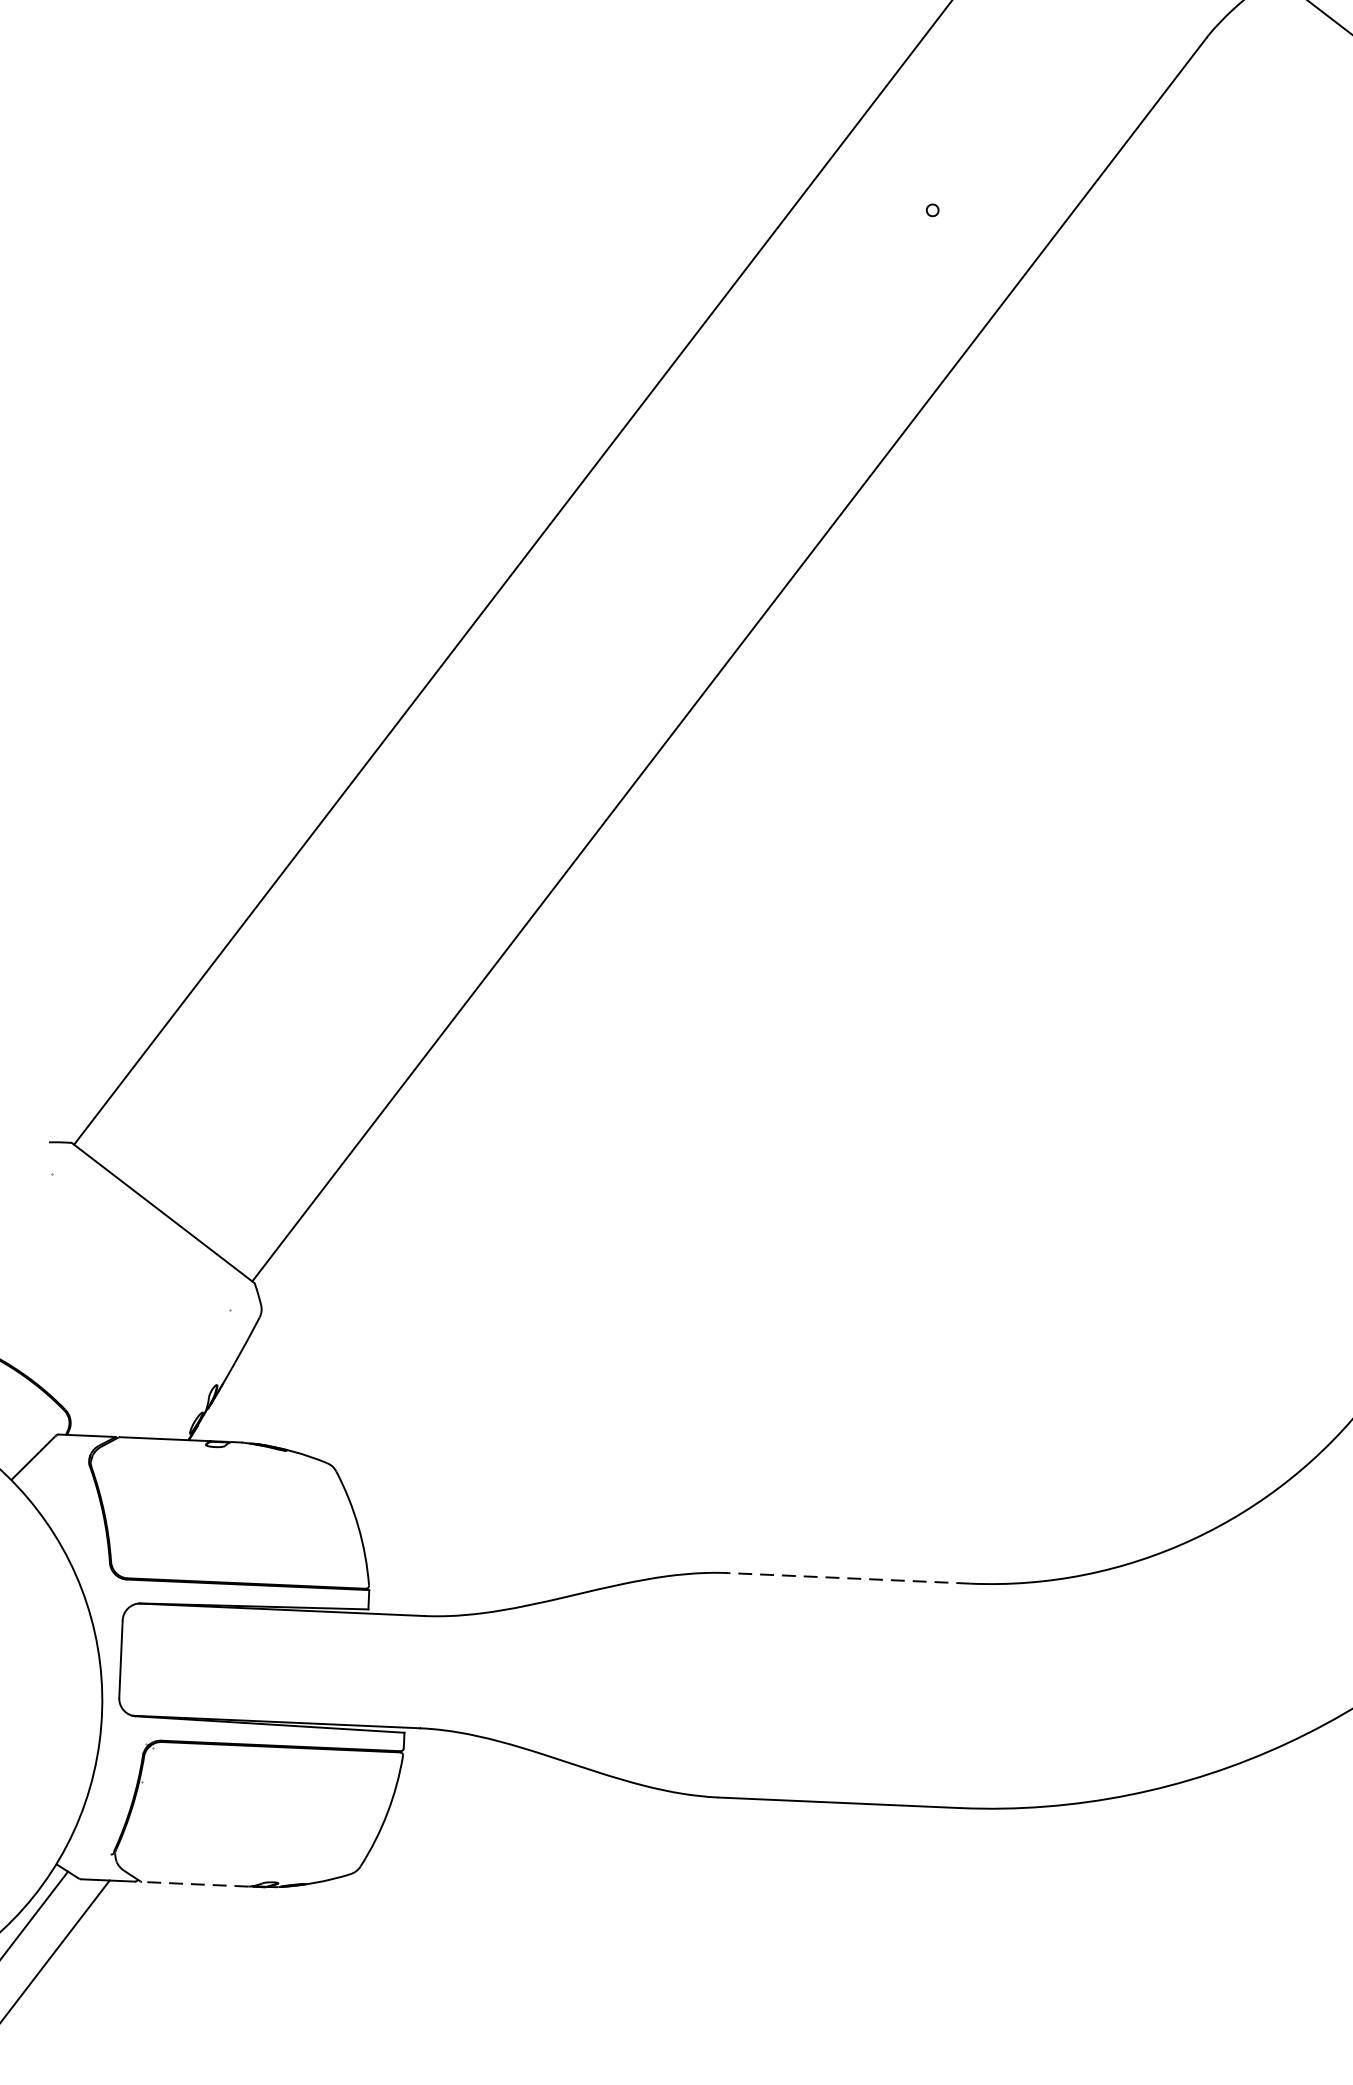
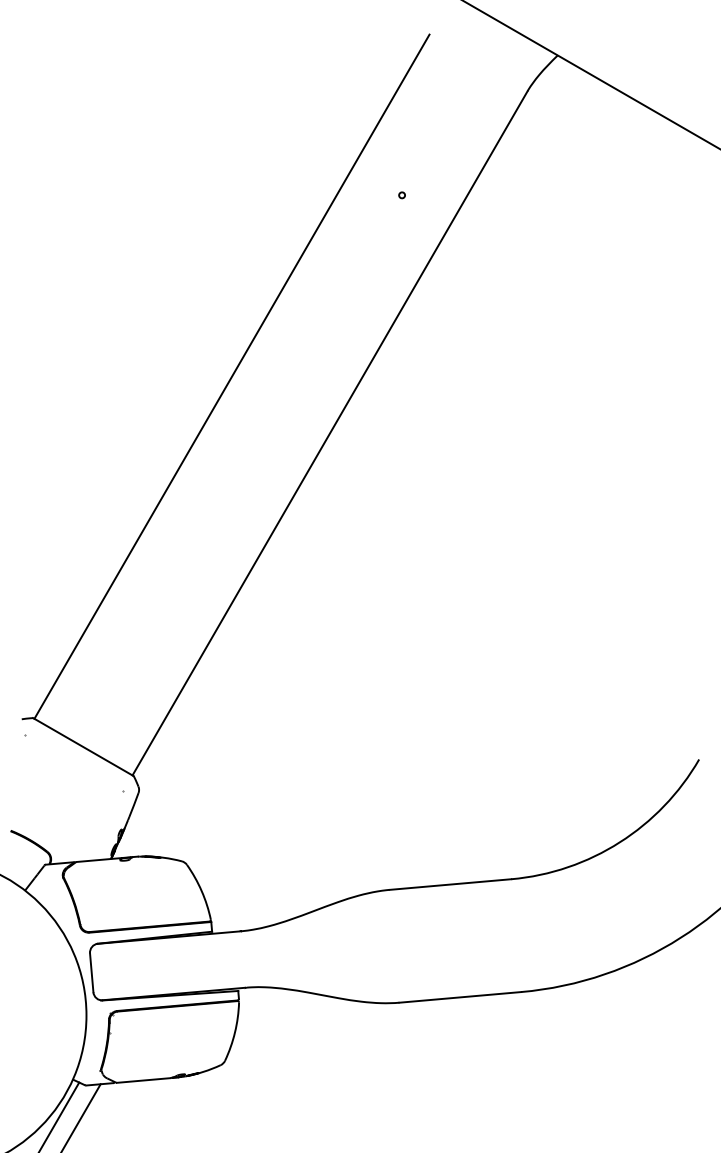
line: (847, 1577) -> (449, 884), dashed -> solid
line: (194, 1884) -> (143, 1080), dashed -> solid

